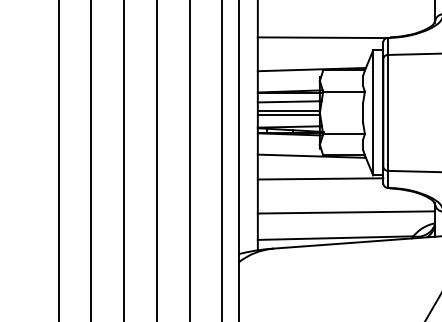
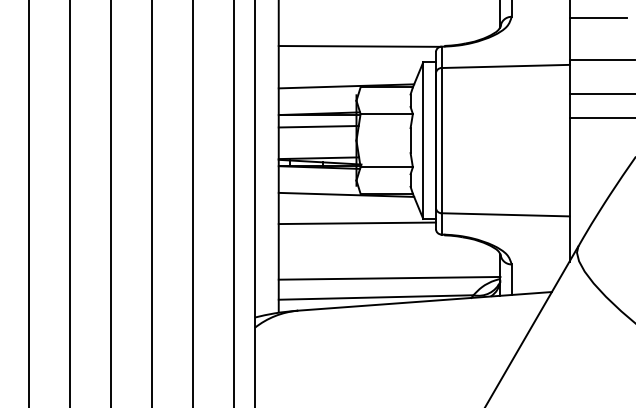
line: (288, 110) -> (317, 137), removed
line: (288, 115) -> (317, 143), removed
line: (346, 211) -> (389, 277), moved

